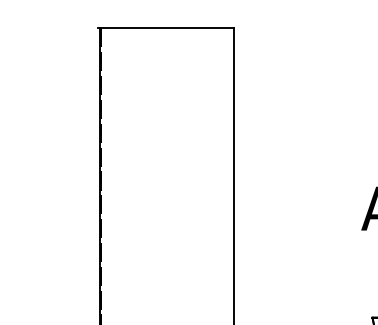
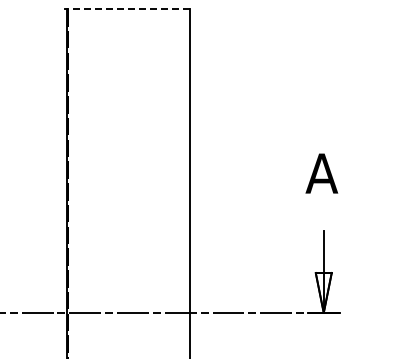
line: (166, 28) -> (127, 9), solid -> dashed

